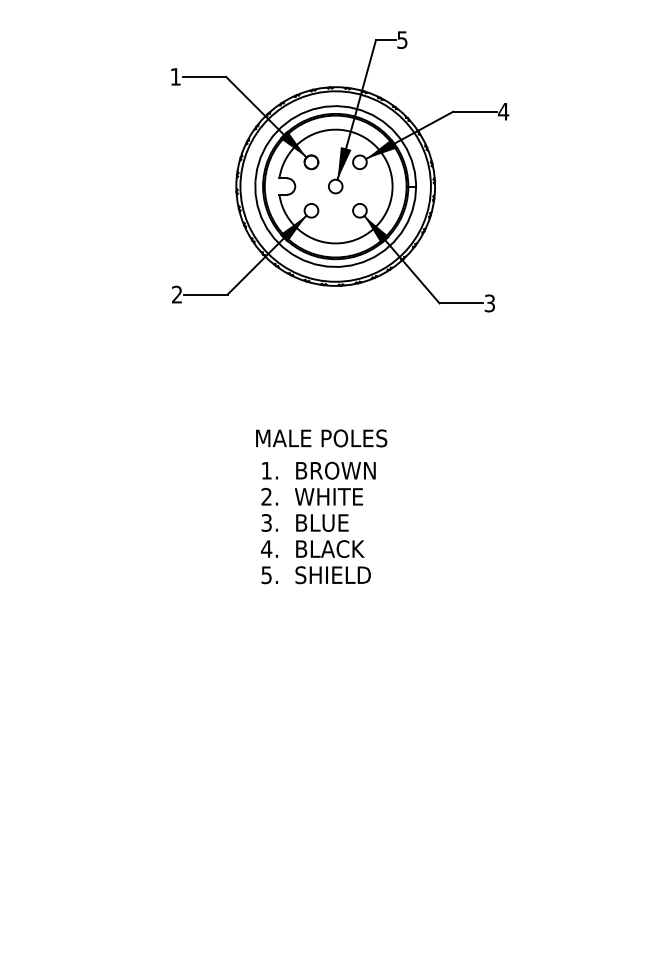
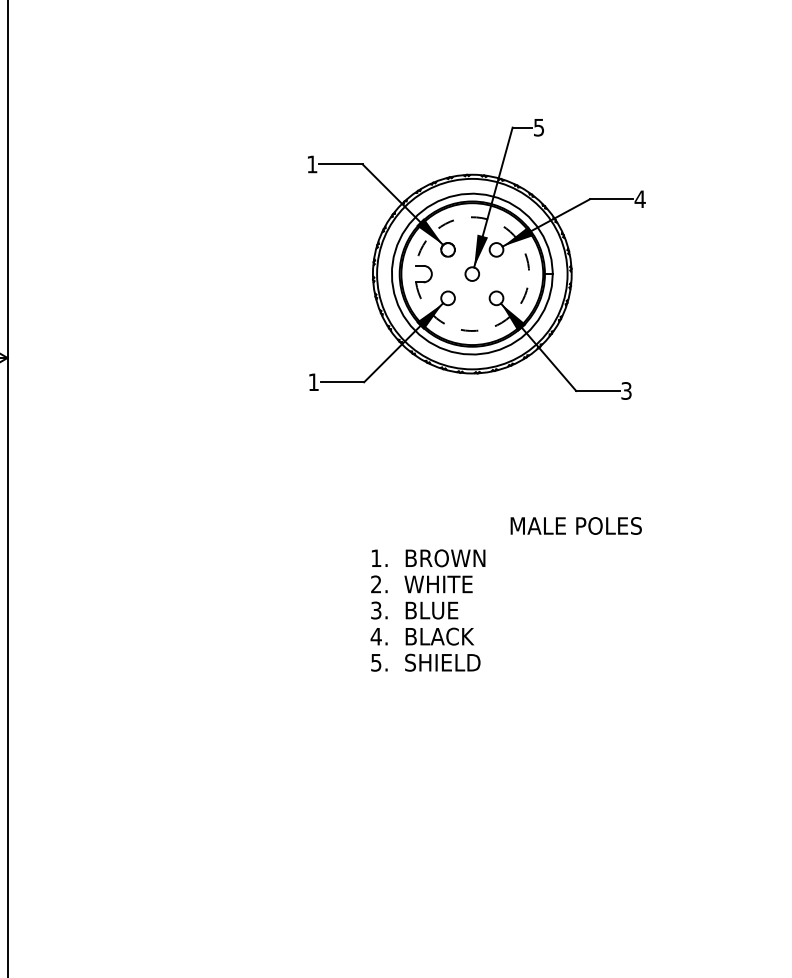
arc: (392, 186) -> (529, 274), solid -> dashed
text: (176, 293) -> (313, 381), 2 -> 1
text: (320, 437) -> (575, 525), moved
text: (317, 522) -> (427, 610), moved

